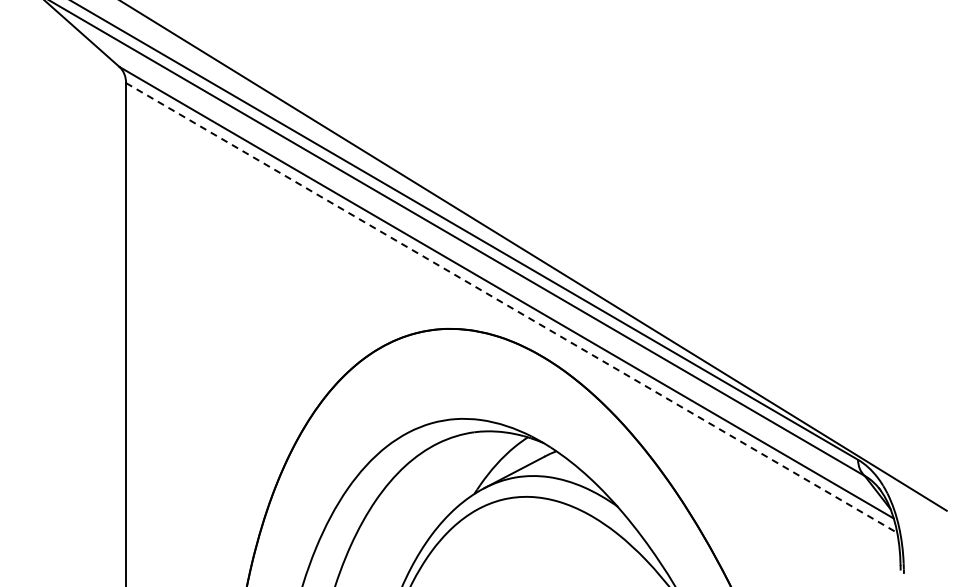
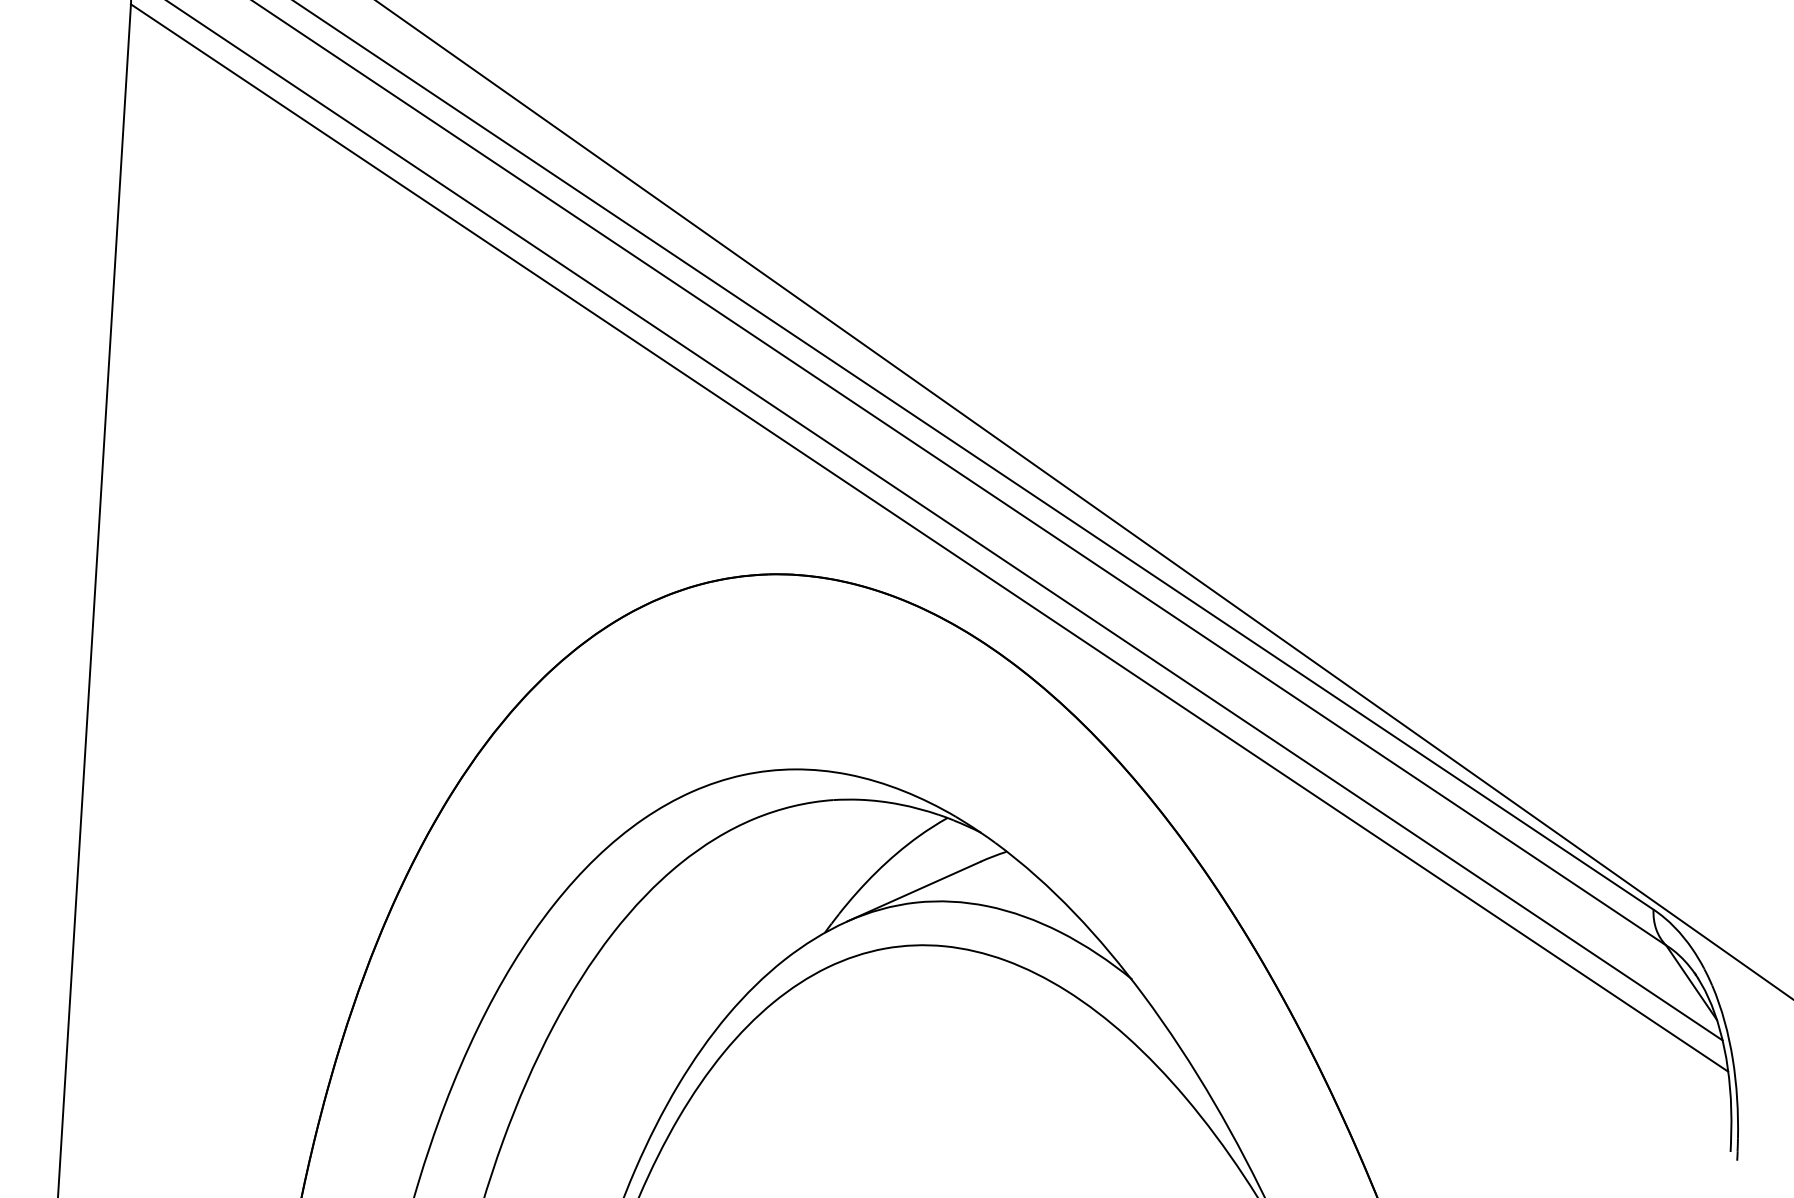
line: (512, 308) -> (931, 539), dashed -> solid

